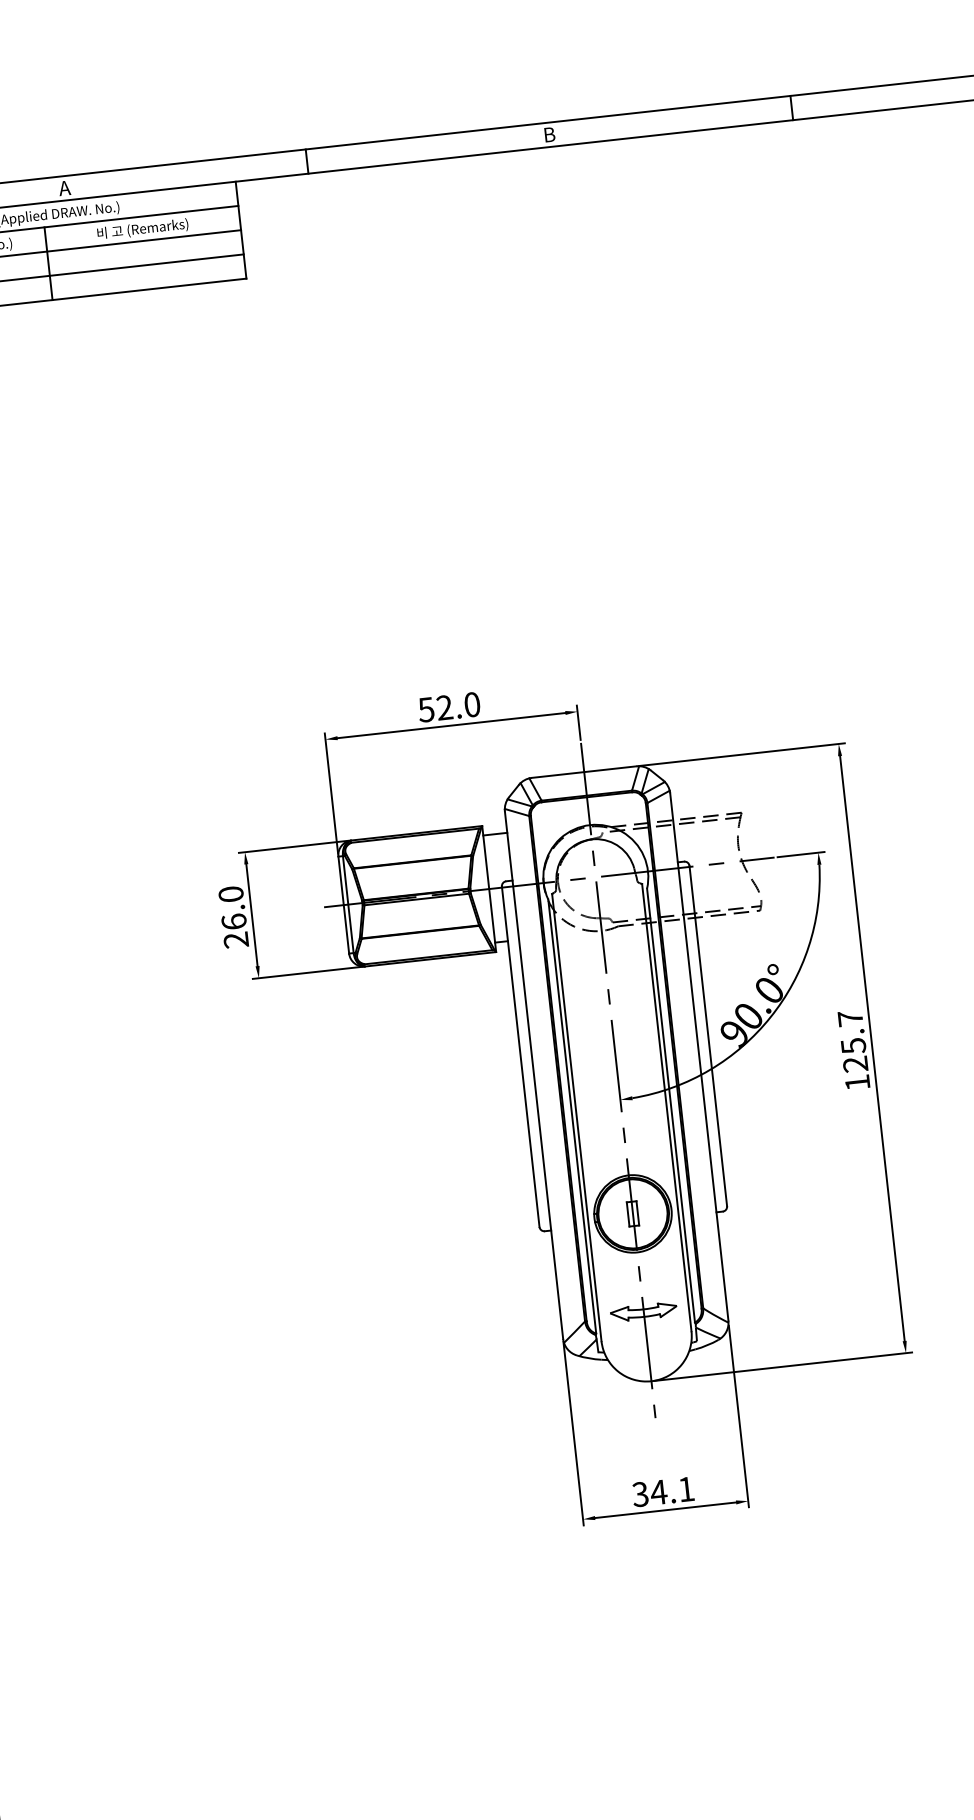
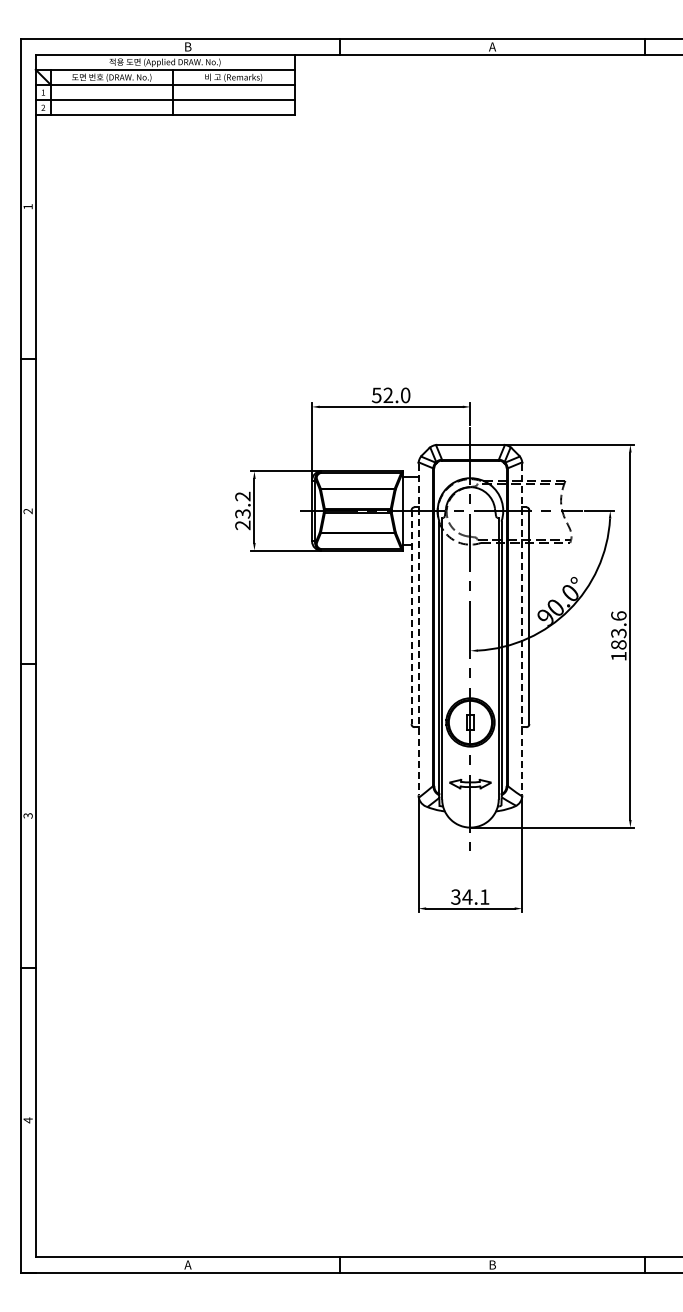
text: (549, 134) -> (492, 46), B -> A
text: (63, 187) -> (187, 46), A -> B
text: (231, 907) -> (242, 504), 26.0 -> 23.2
text: (852, 1041) -> (618, 630), 125.7 -> 183.6
line: (699, 1056) -> (522, 629), solid -> dashed
line: (520, 1057) -> (411, 617), solid -> dashed
line: (533, 1075) -> (418, 629), solid -> dashed

